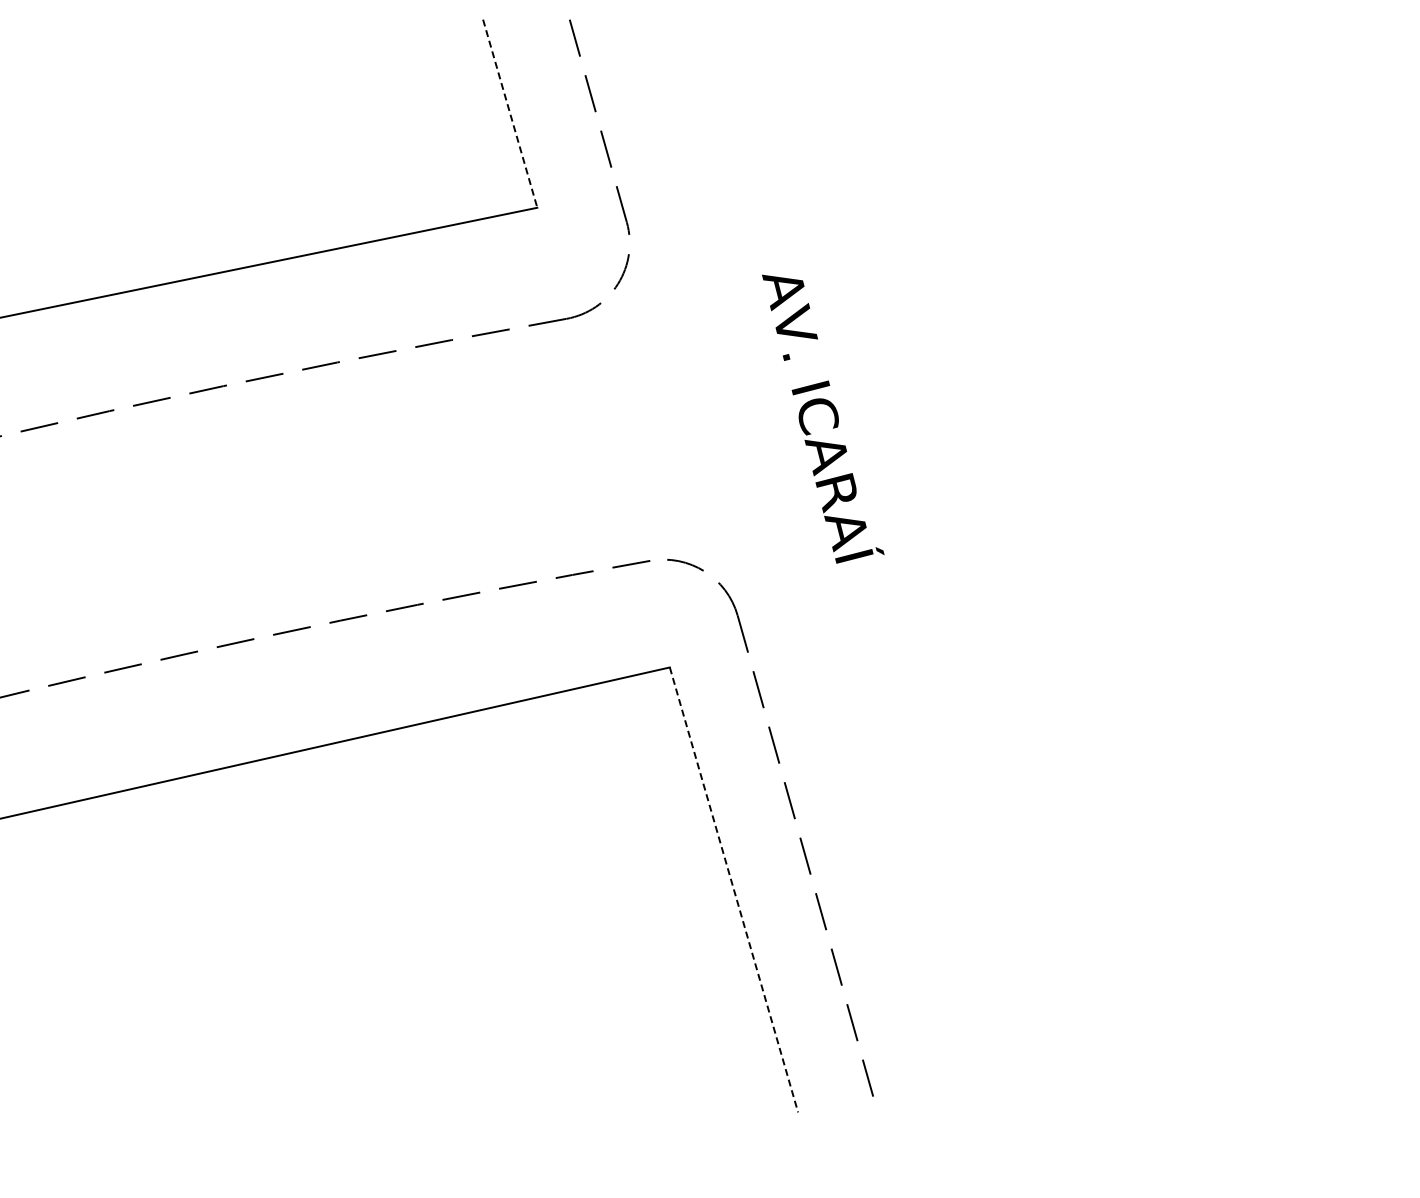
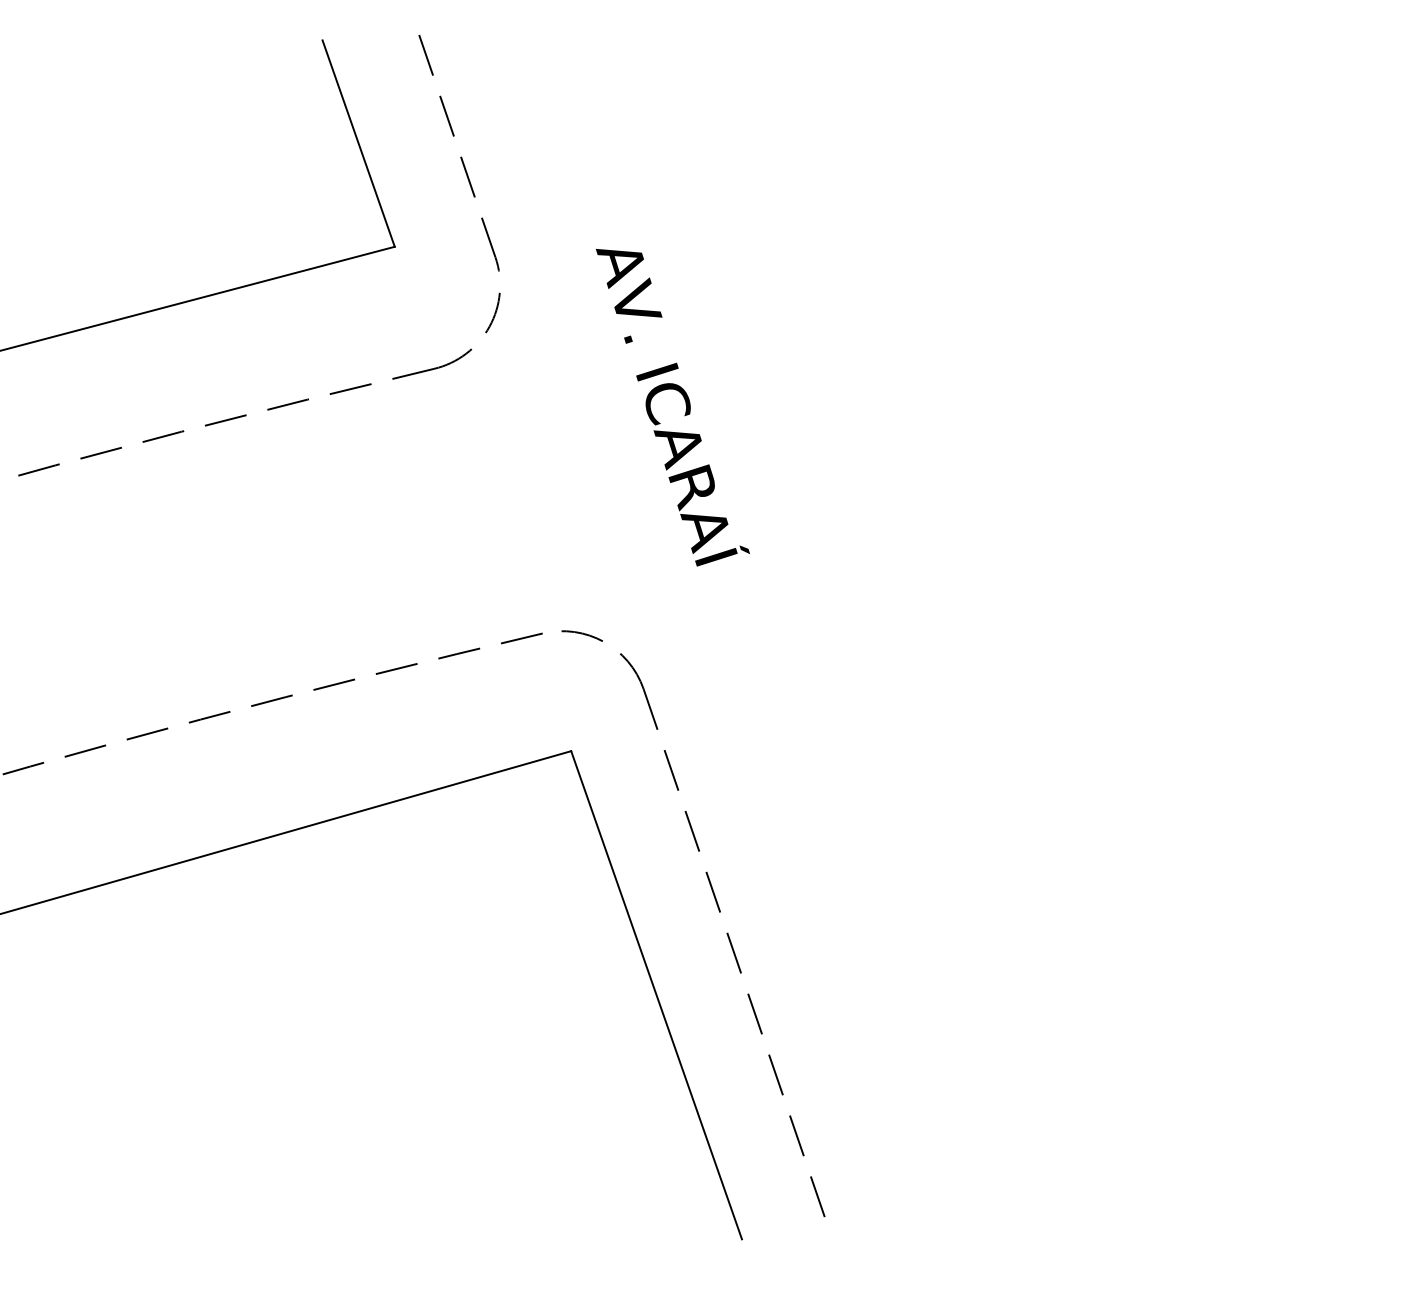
line: (510, 113) -> (358, 143), dashed -> solid
text: (823, 418) -> (673, 405), moved
line: (733, 889) -> (656, 994), dashed -> solid

